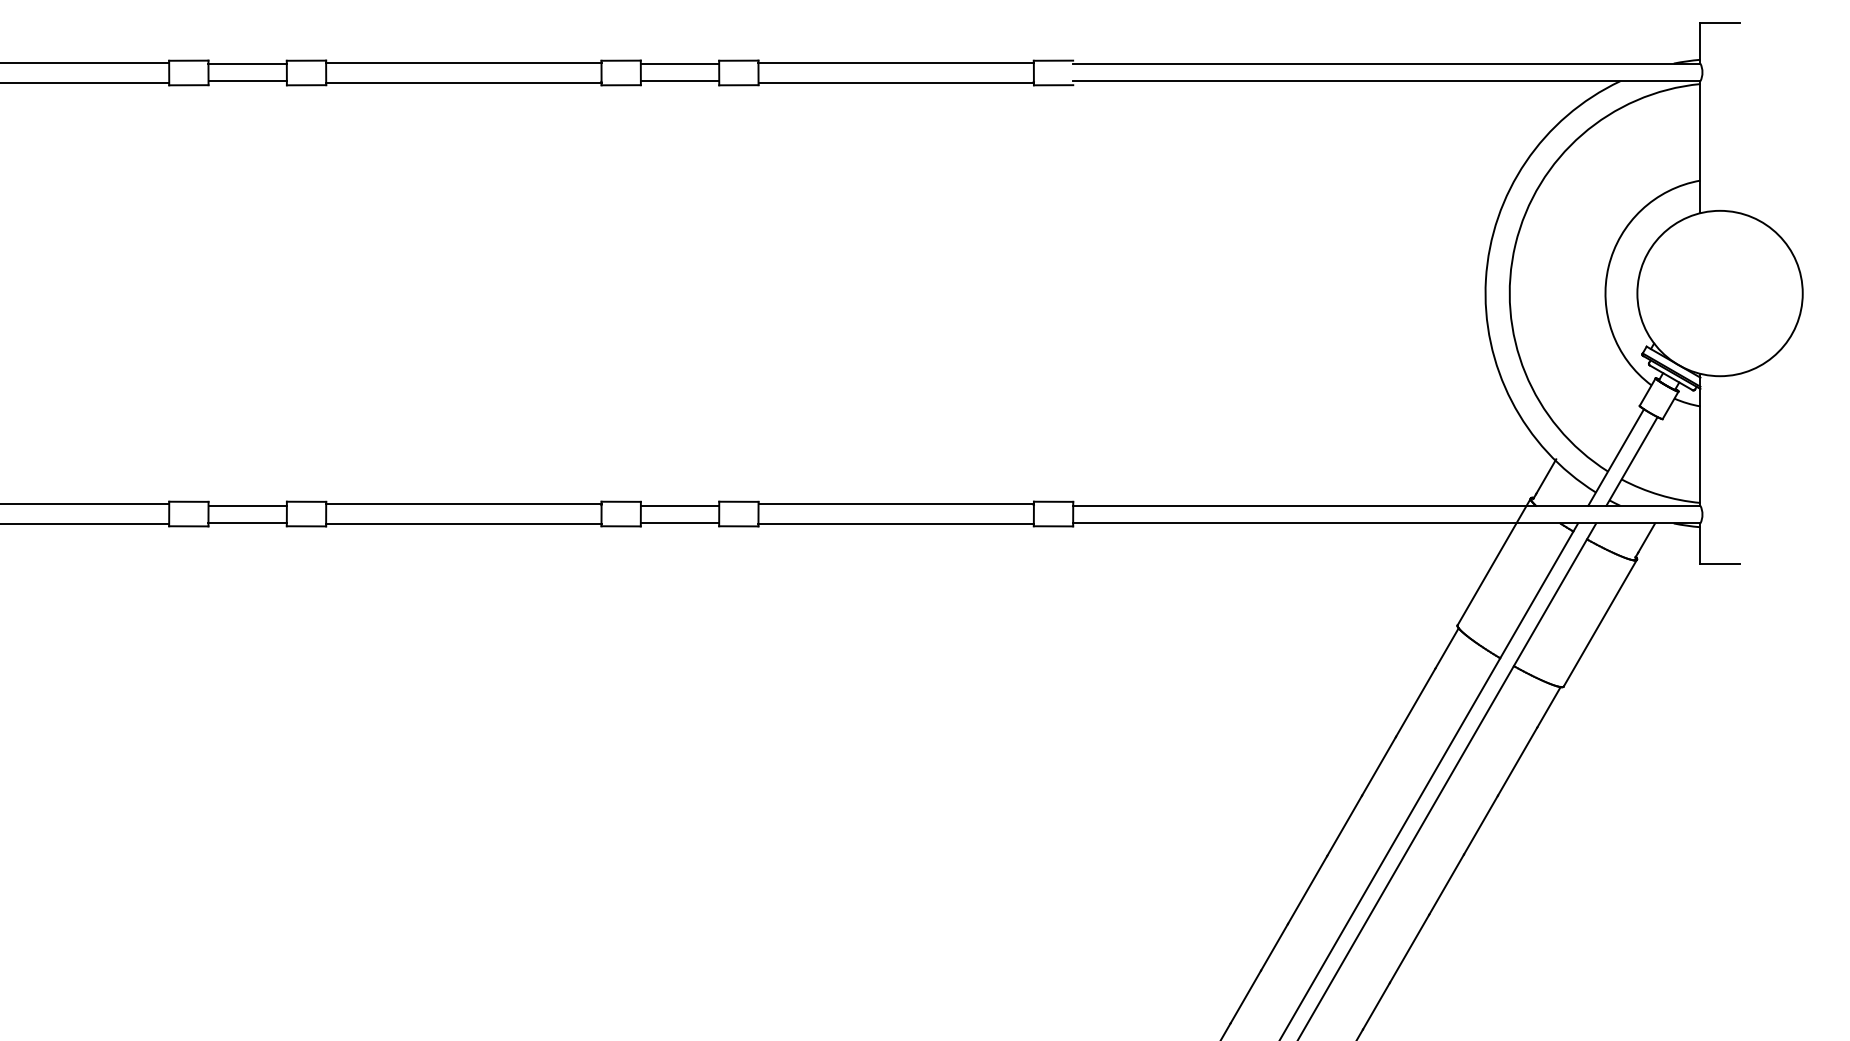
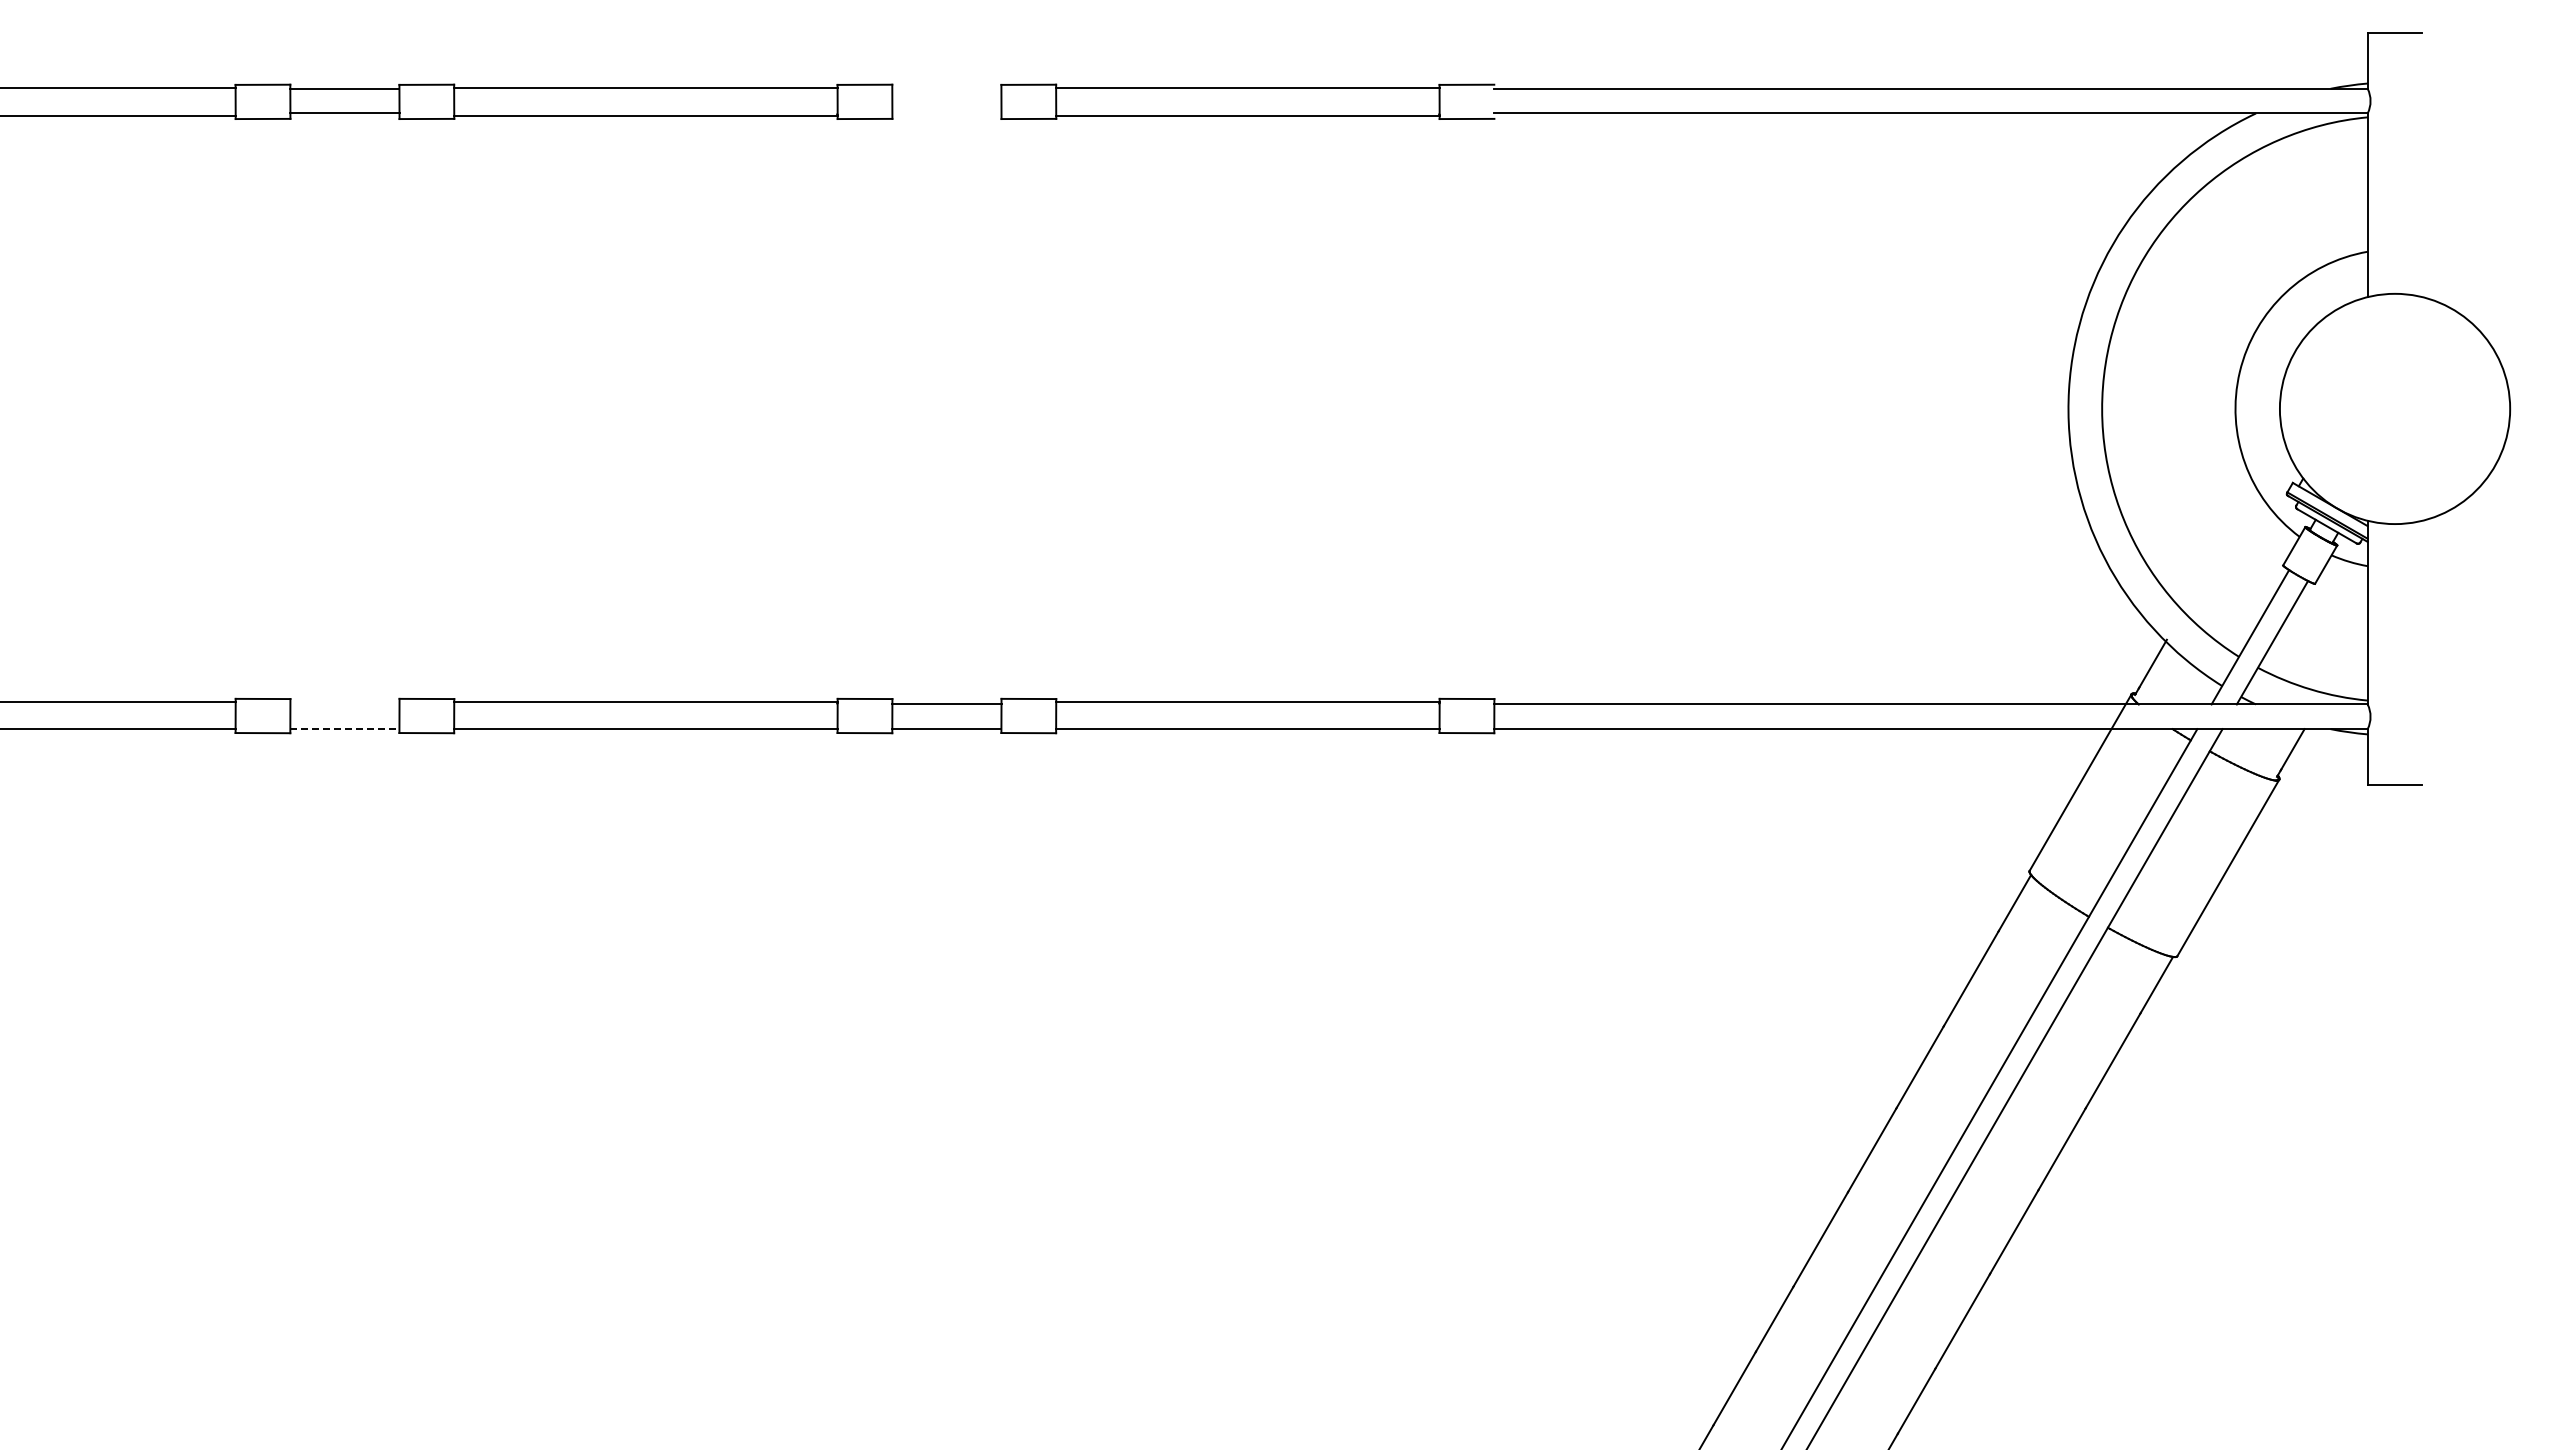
line: (679, 63) -> (946, 88), removed
line: (679, 81) -> (946, 113), removed
line: (247, 505) -> (344, 704), removed
line: (247, 523) -> (344, 729), solid -> dashed

